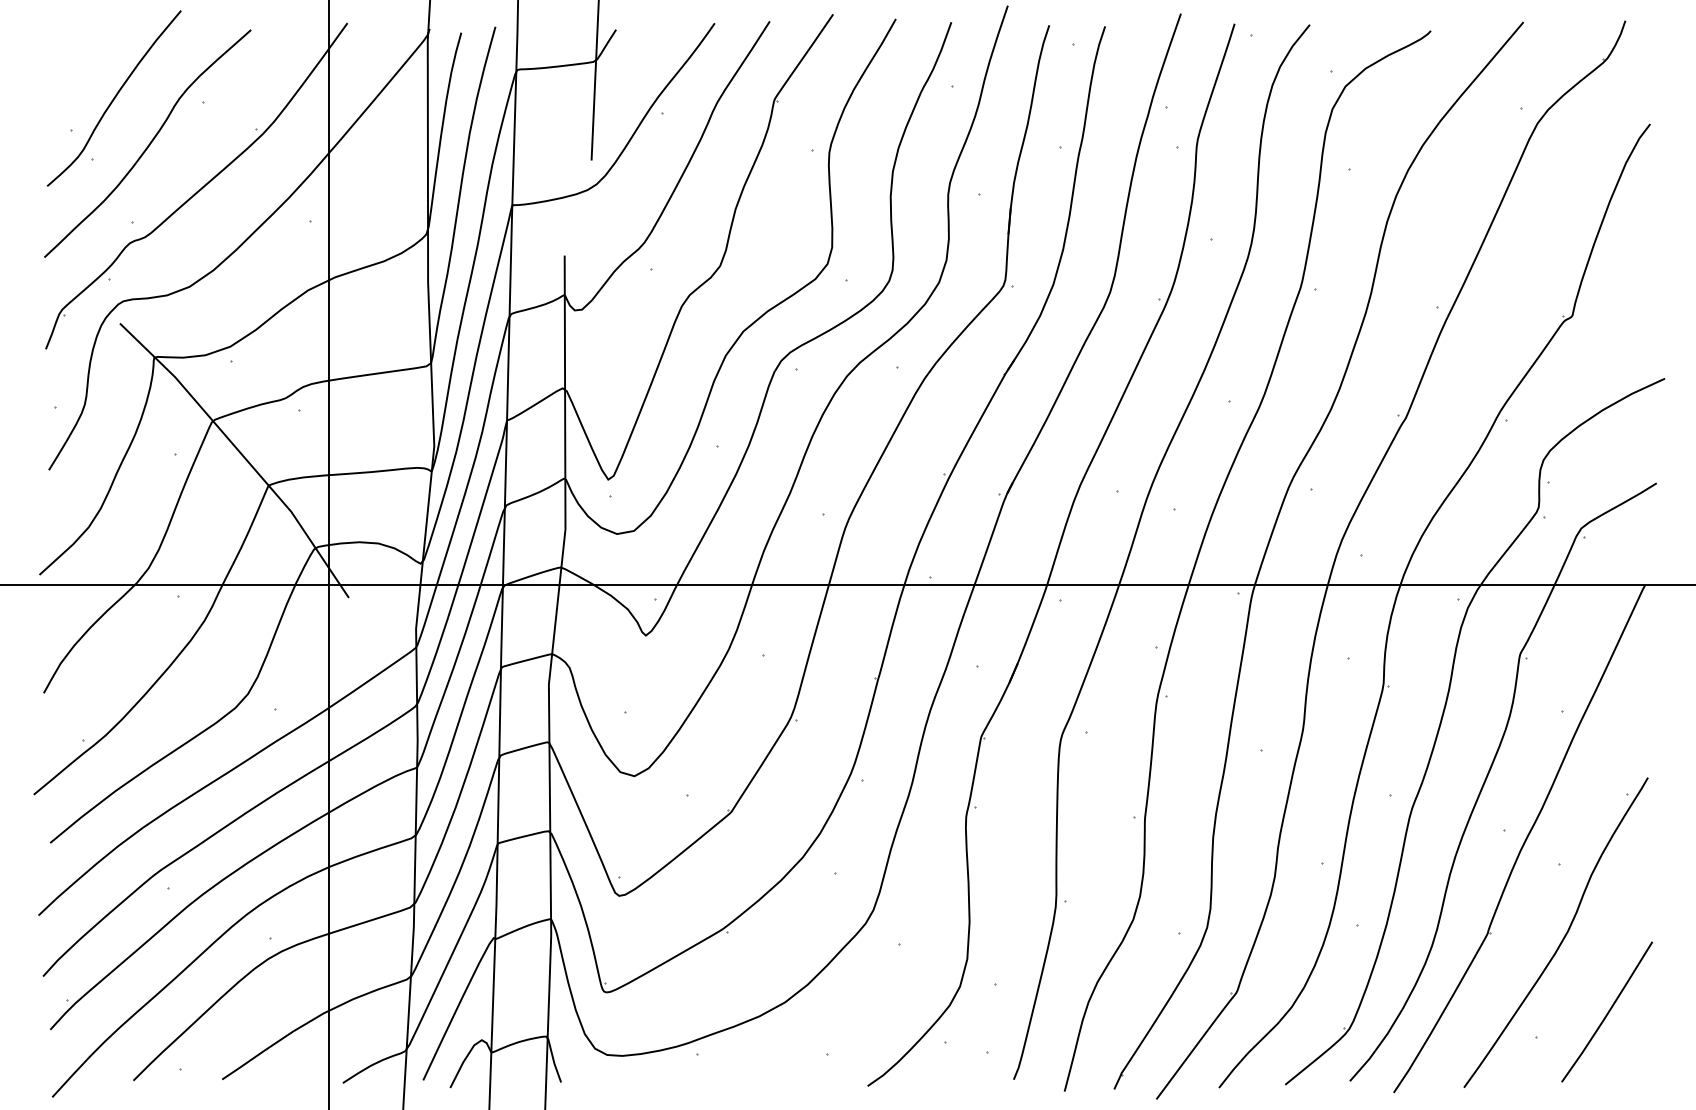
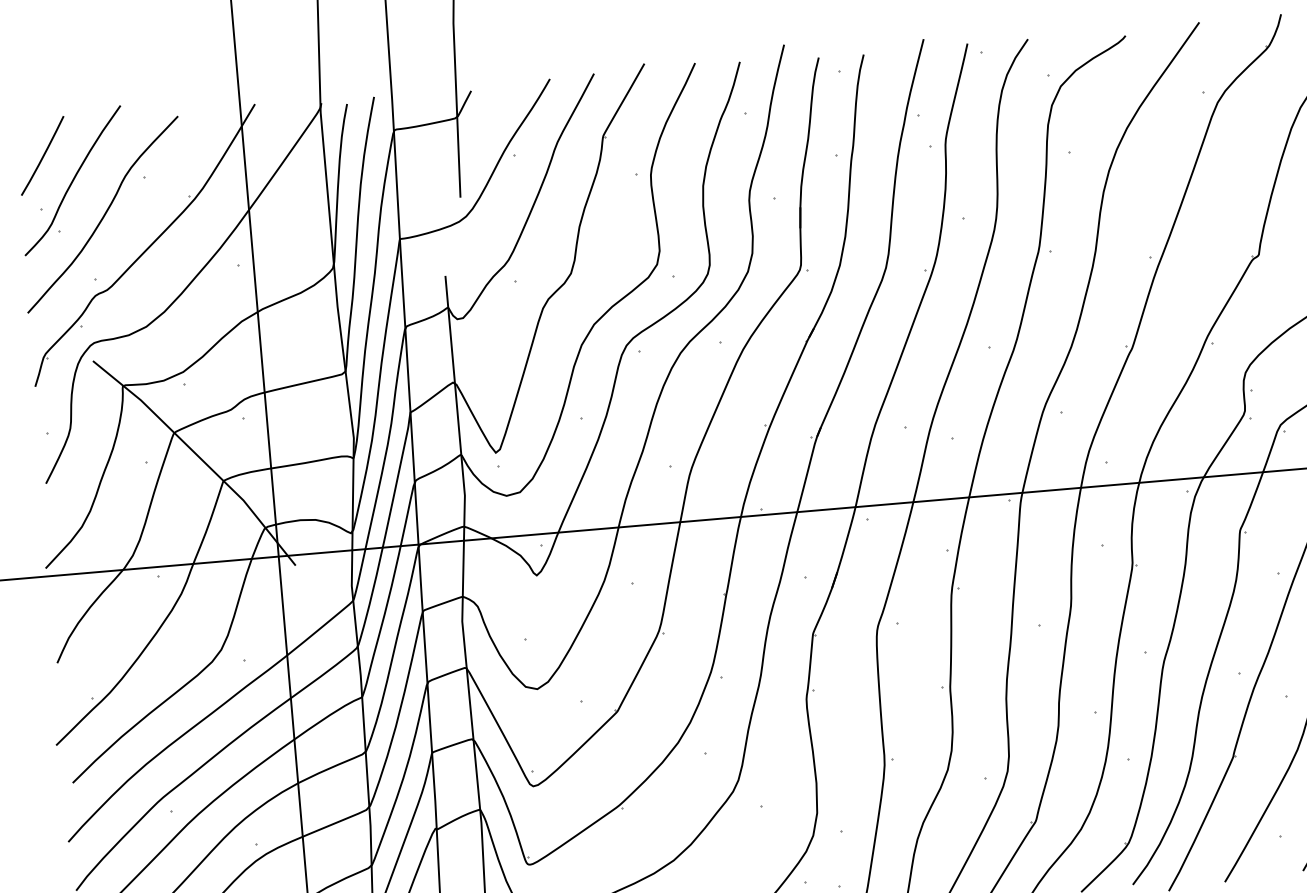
curve: (79, 64) -> (42, 155), added

